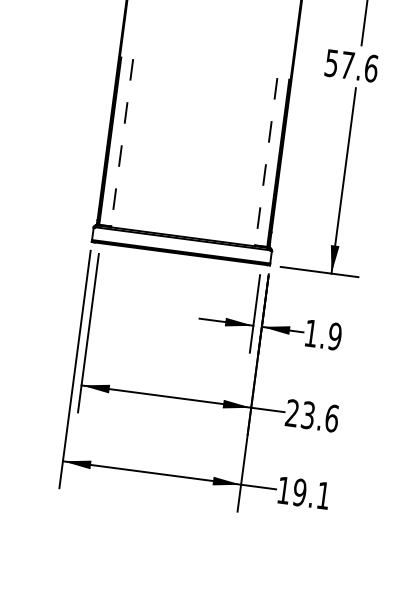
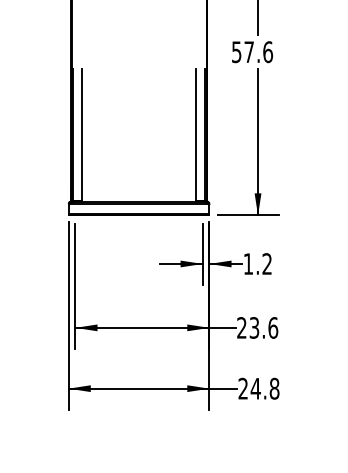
line: (122, 143) -> (82, 135), dashed -> solid
line: (266, 162) -> (196, 135), dashed -> solid
text: (335, 335) -> (267, 263), 1.9 -> 1.2
text: (303, 492) -> (258, 388), 19.1 -> 24.8

